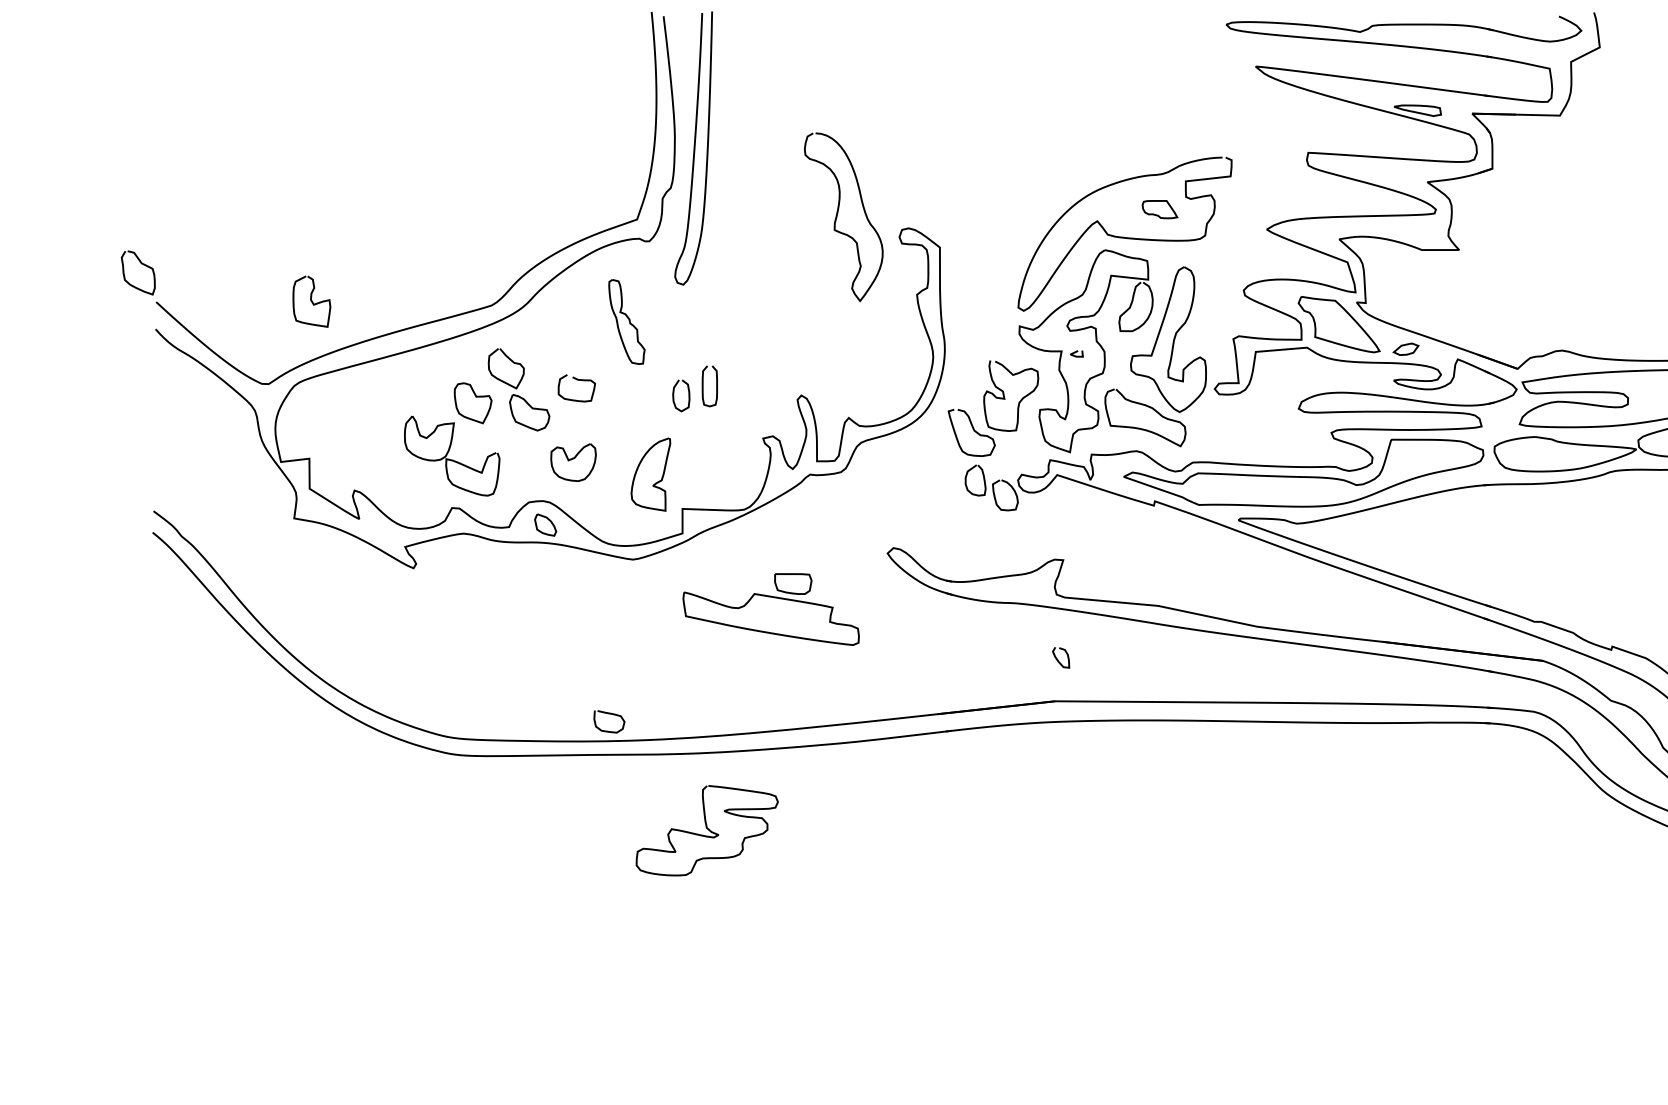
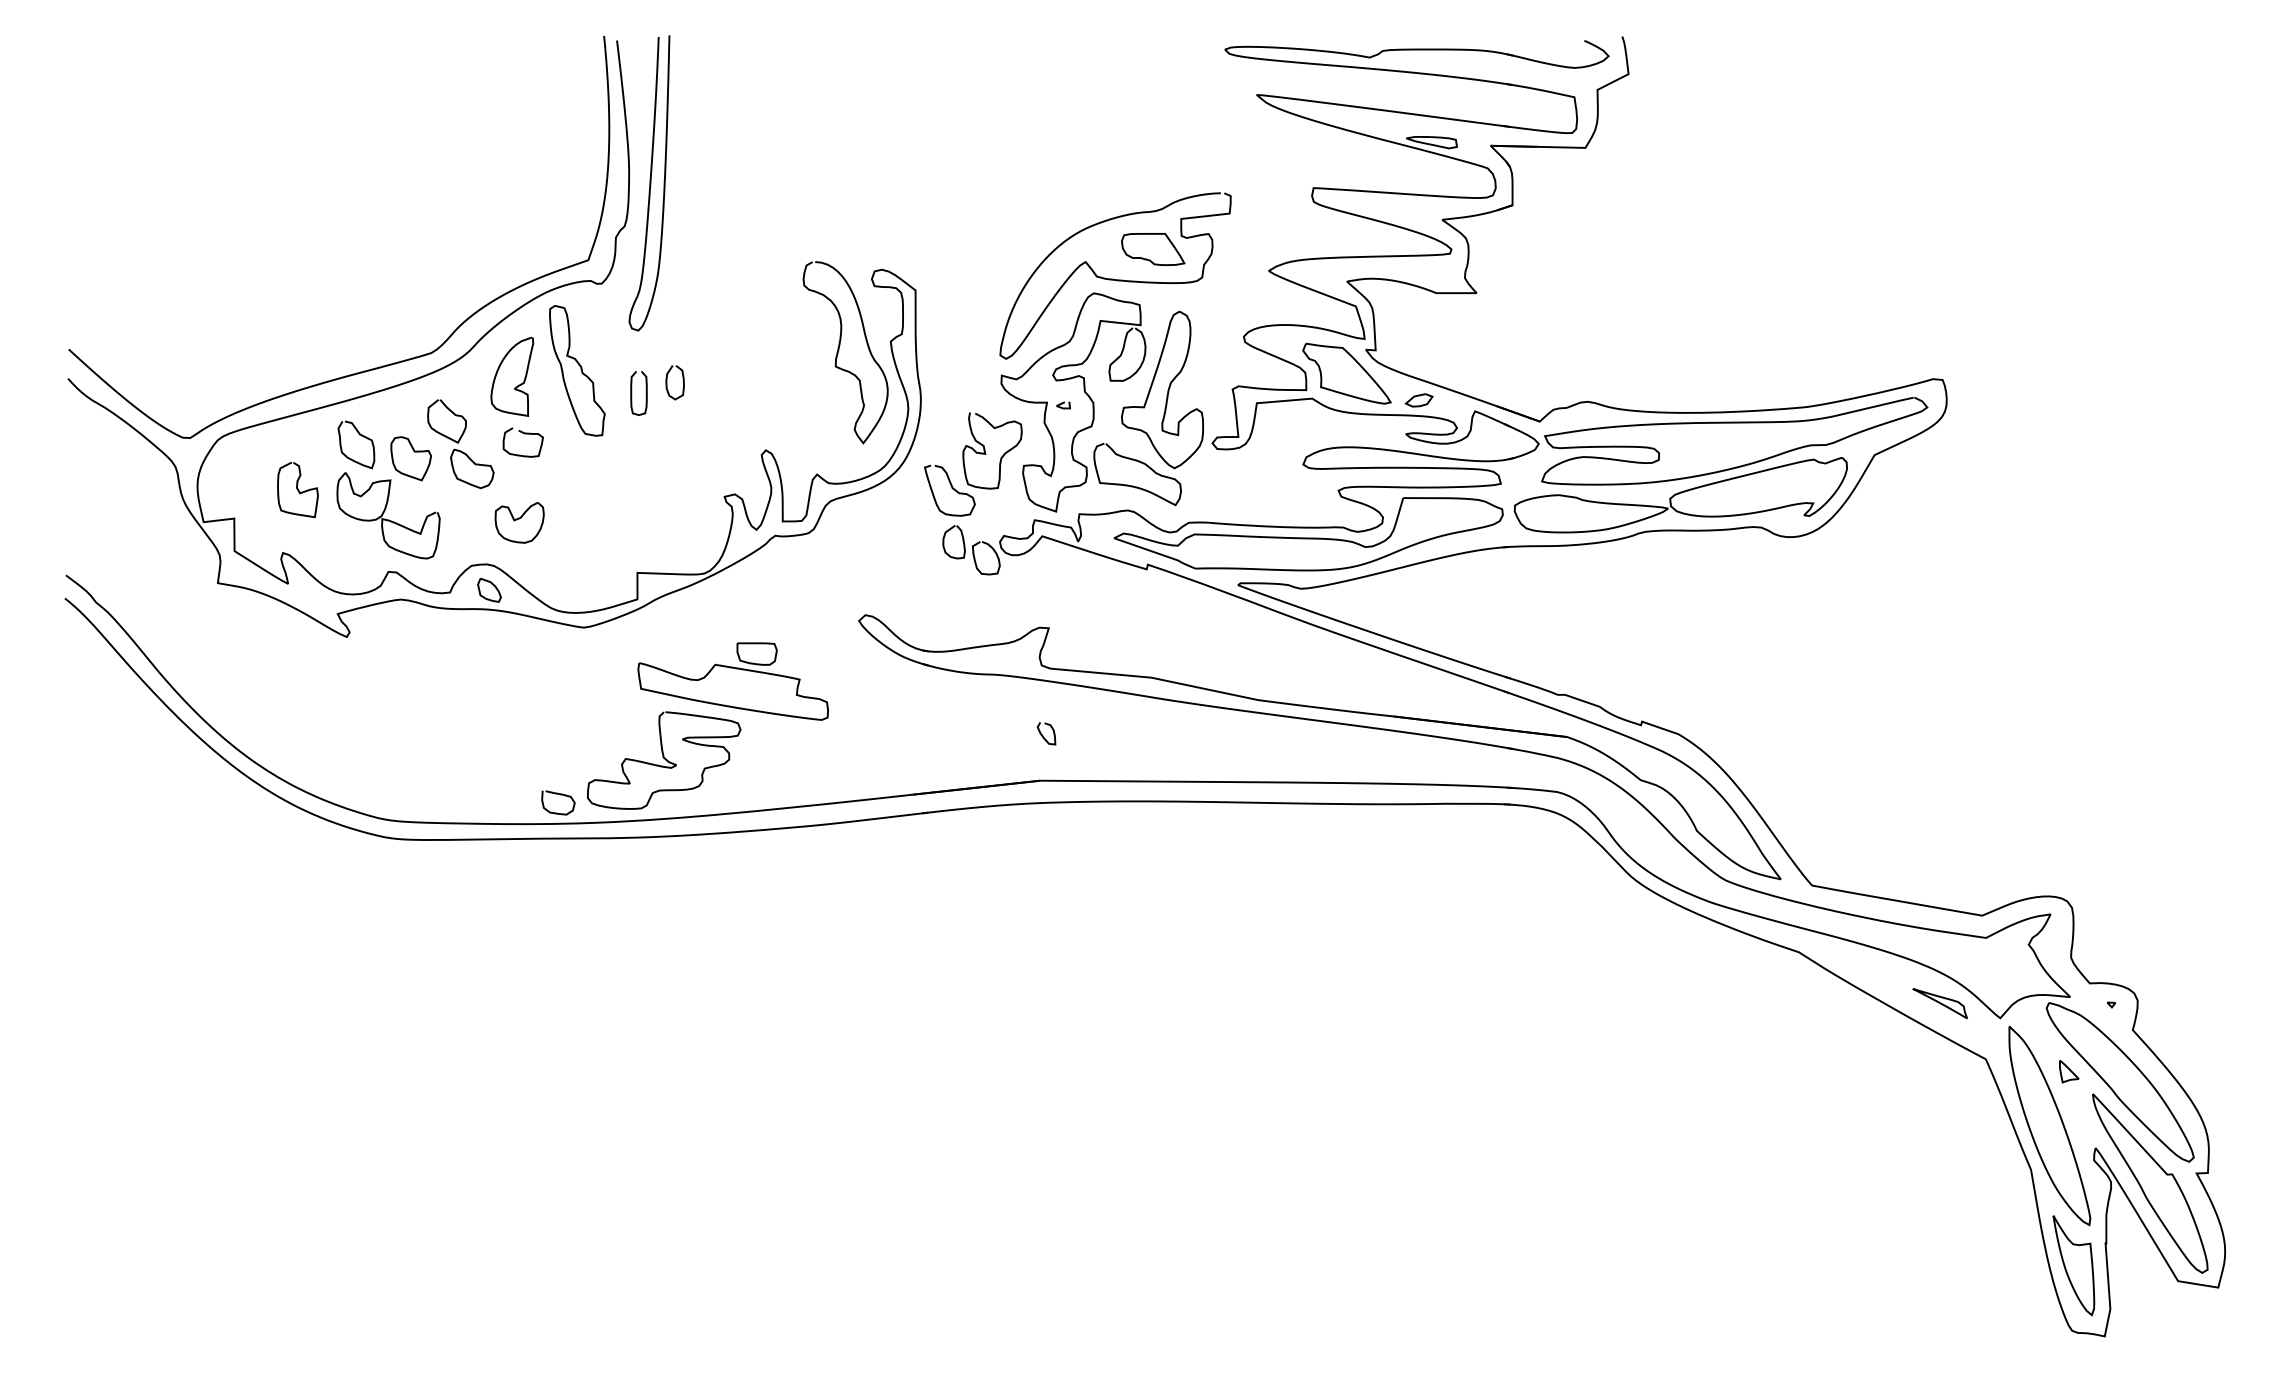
part: (1160, 209) -> (1153, 249), size x1.67
curve: (838, 215) -> (839, 350), moved
curve: (143, 265) -> (361, 436), moved
curve: (311, 302) -> (297, 490), moved
part: (627, 321) -> (577, 370), size x1.43
curve: (703, 386) -> (632, 393), moved
curve: (674, 395) -> (667, 382), moved
curve: (655, 482) -> (517, 385), moved
curve: (707, 829) -> (664, 759), moved

